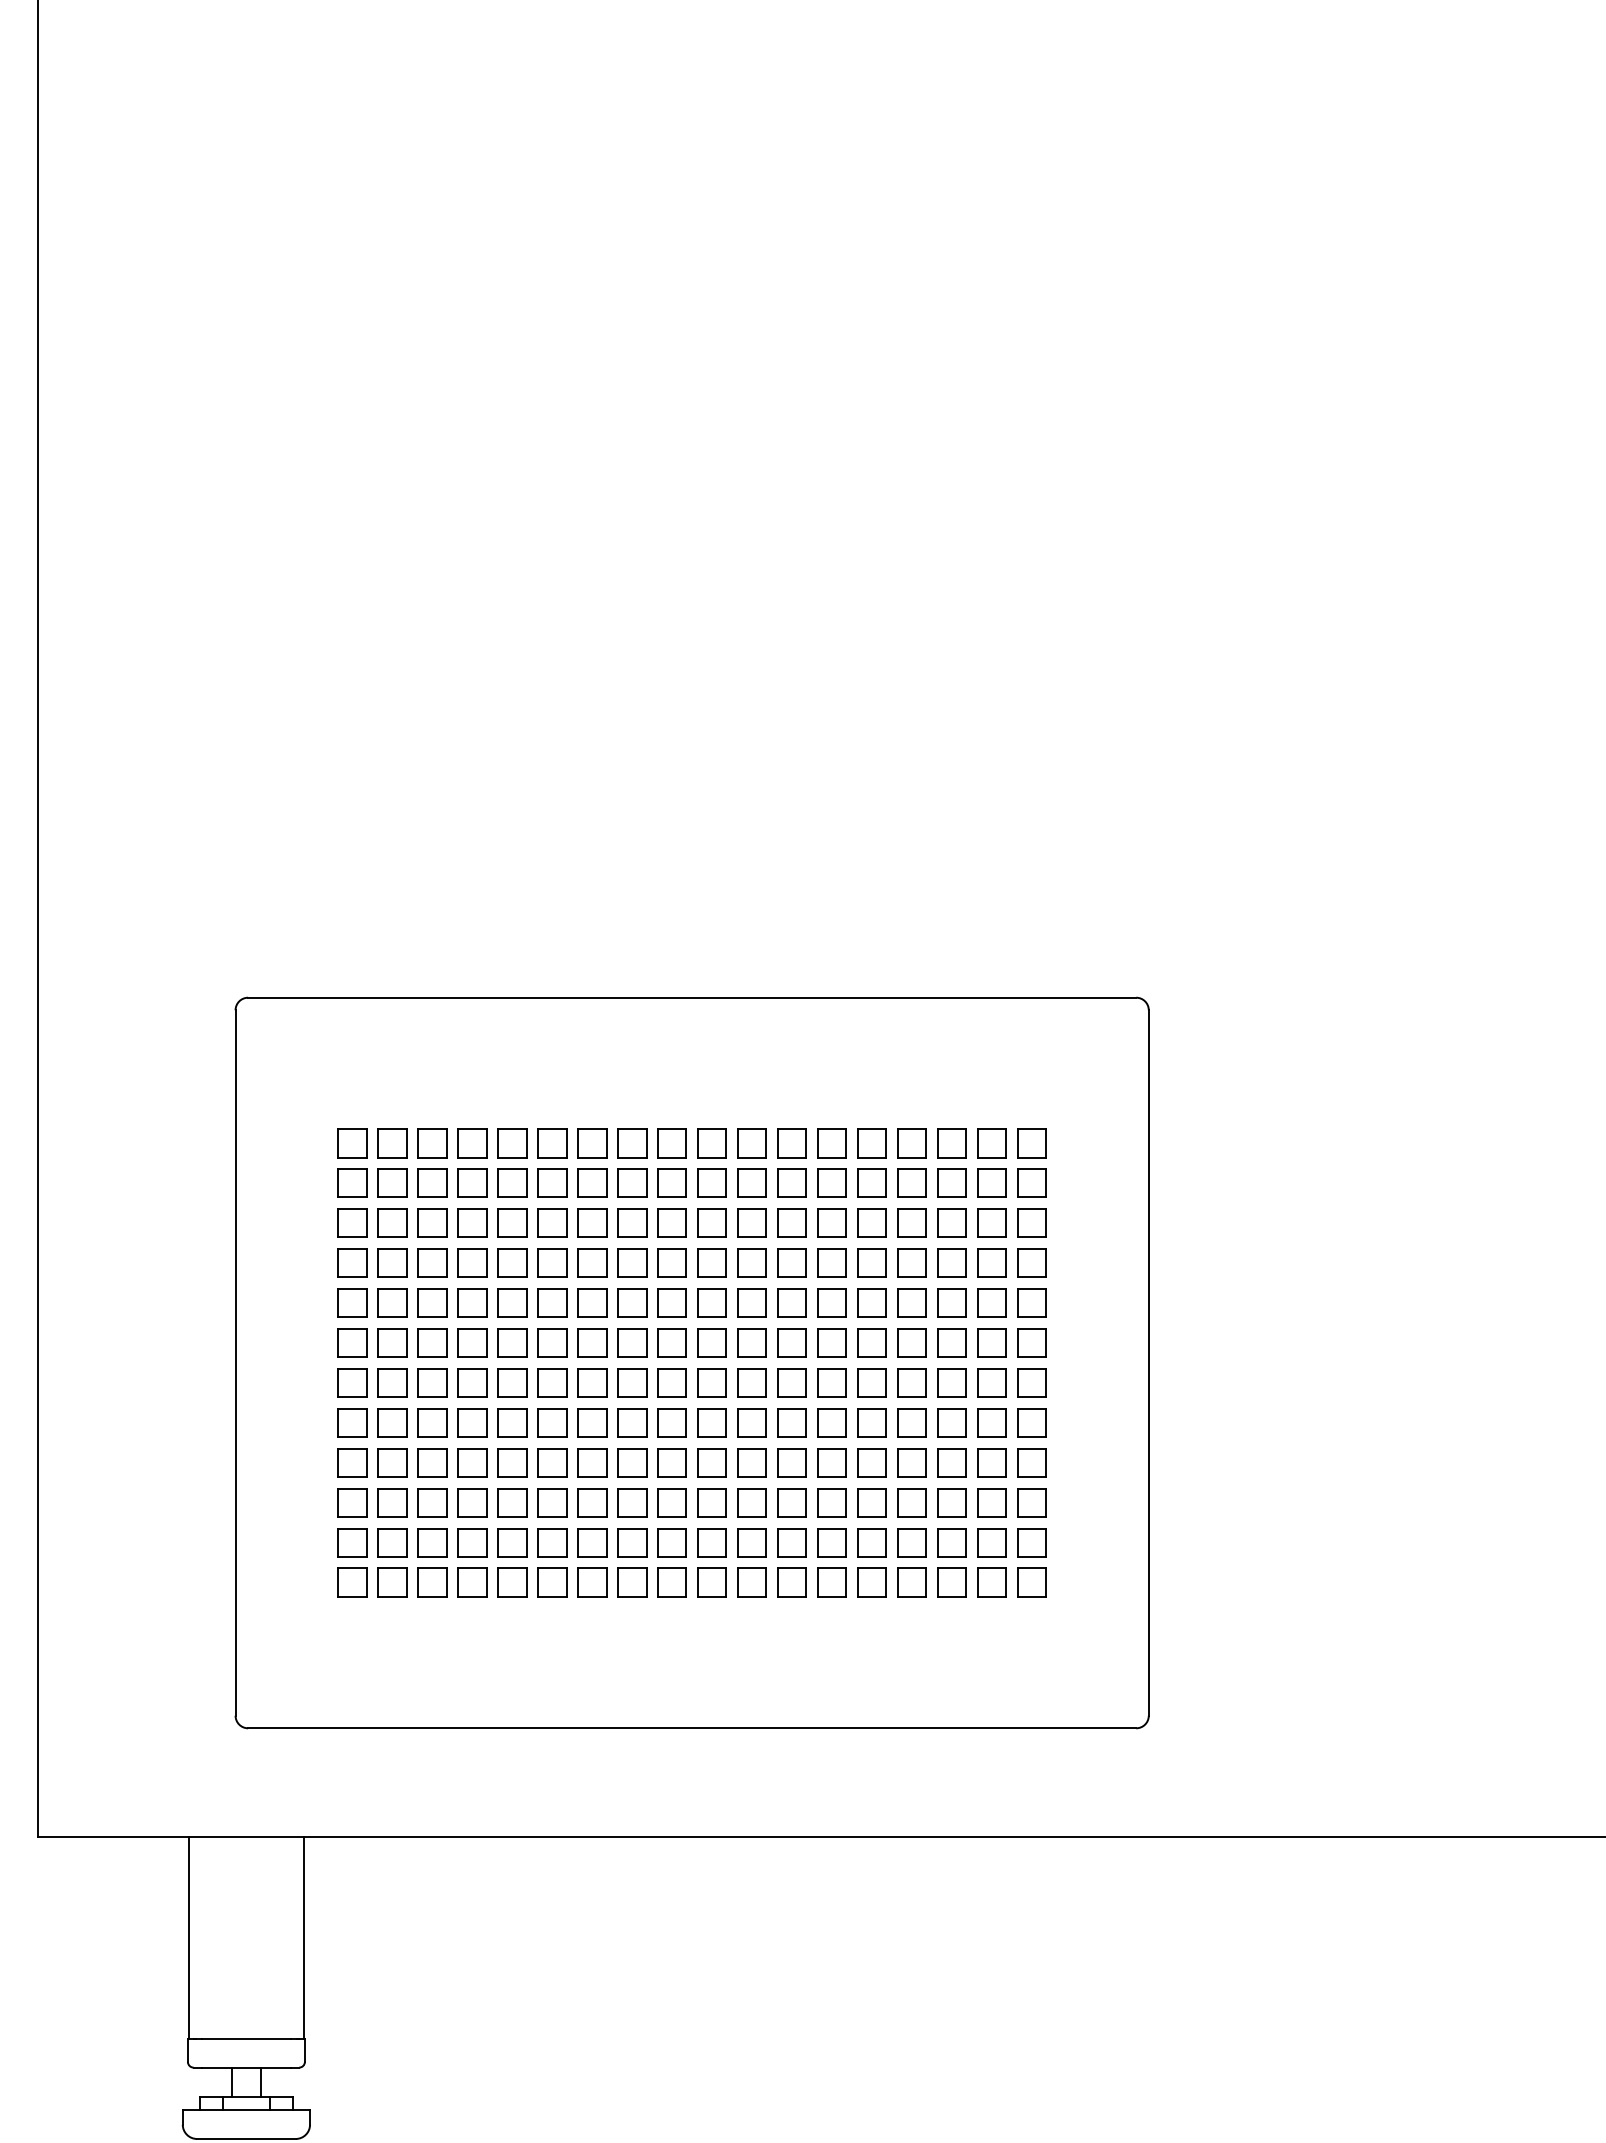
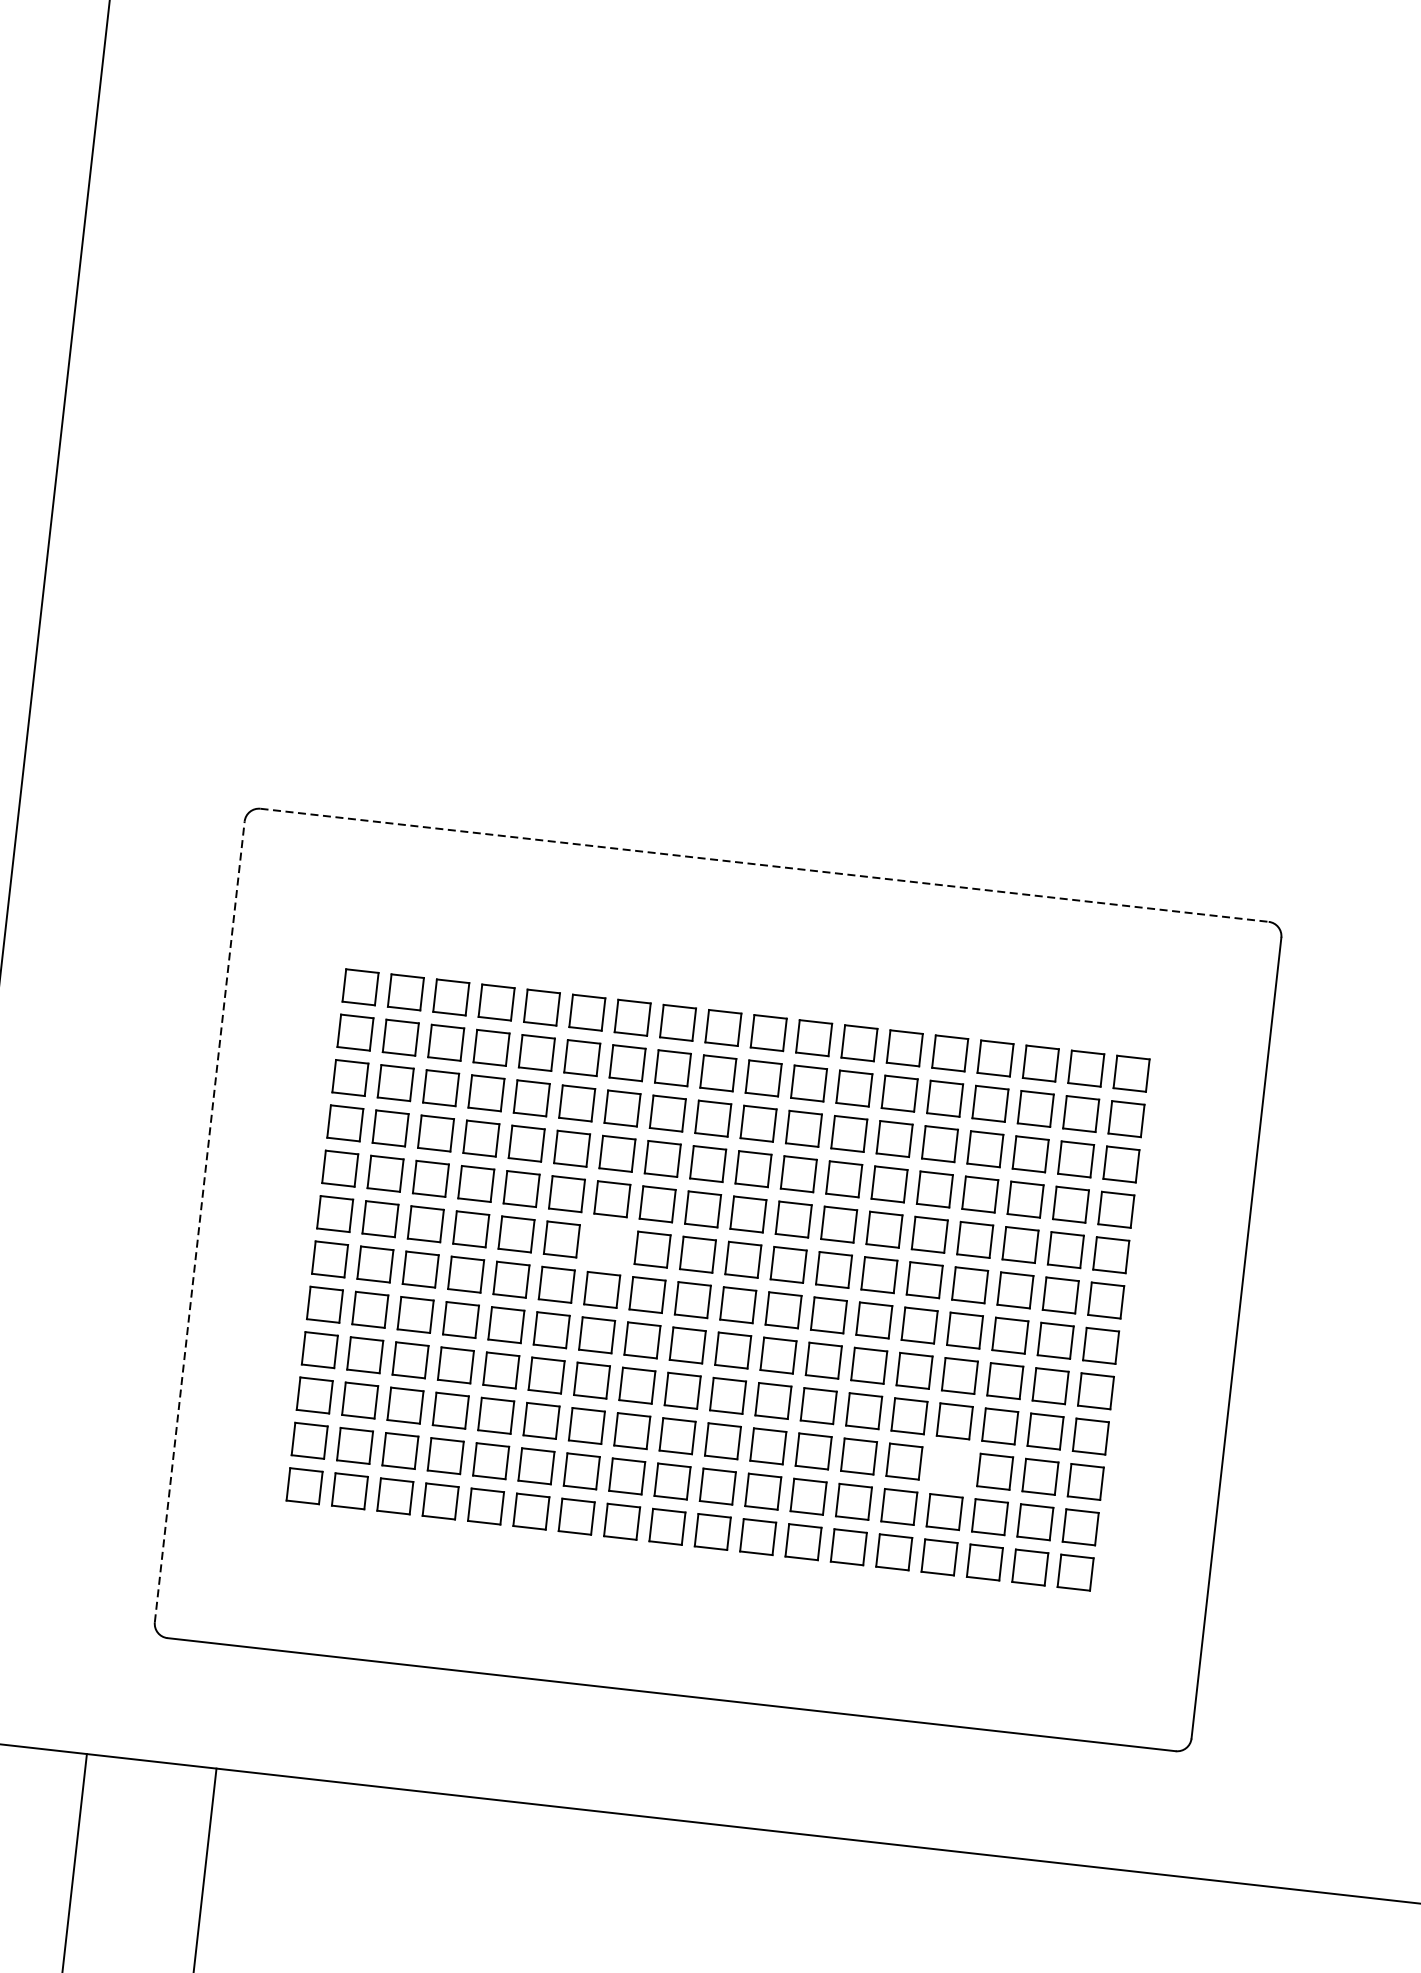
line: (692, 997) -> (765, 865), solid -> dashed
part: (592, 1342) -> (607, 1244), removed
line: (235, 1363) -> (199, 1222), solid -> dashed
part: (911, 1502) -> (949, 1466), removed

